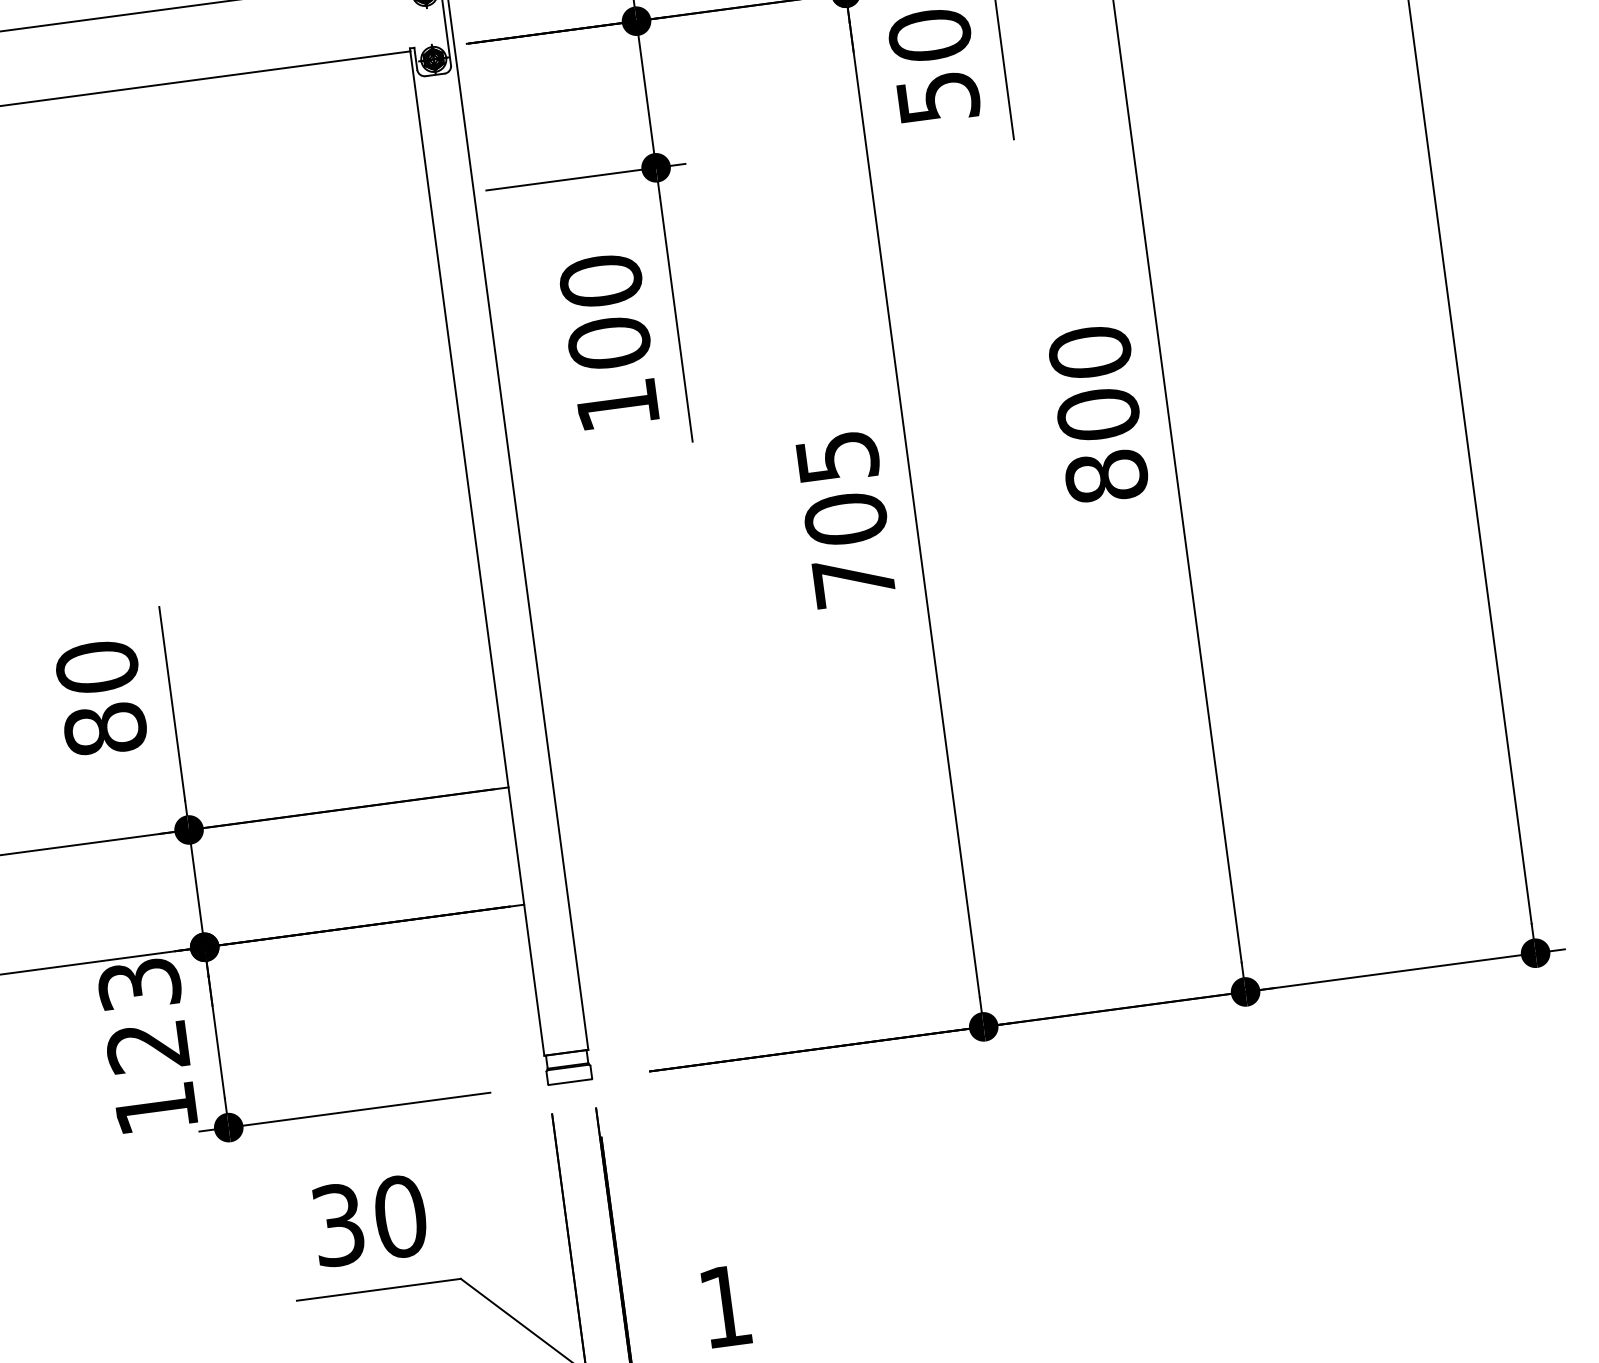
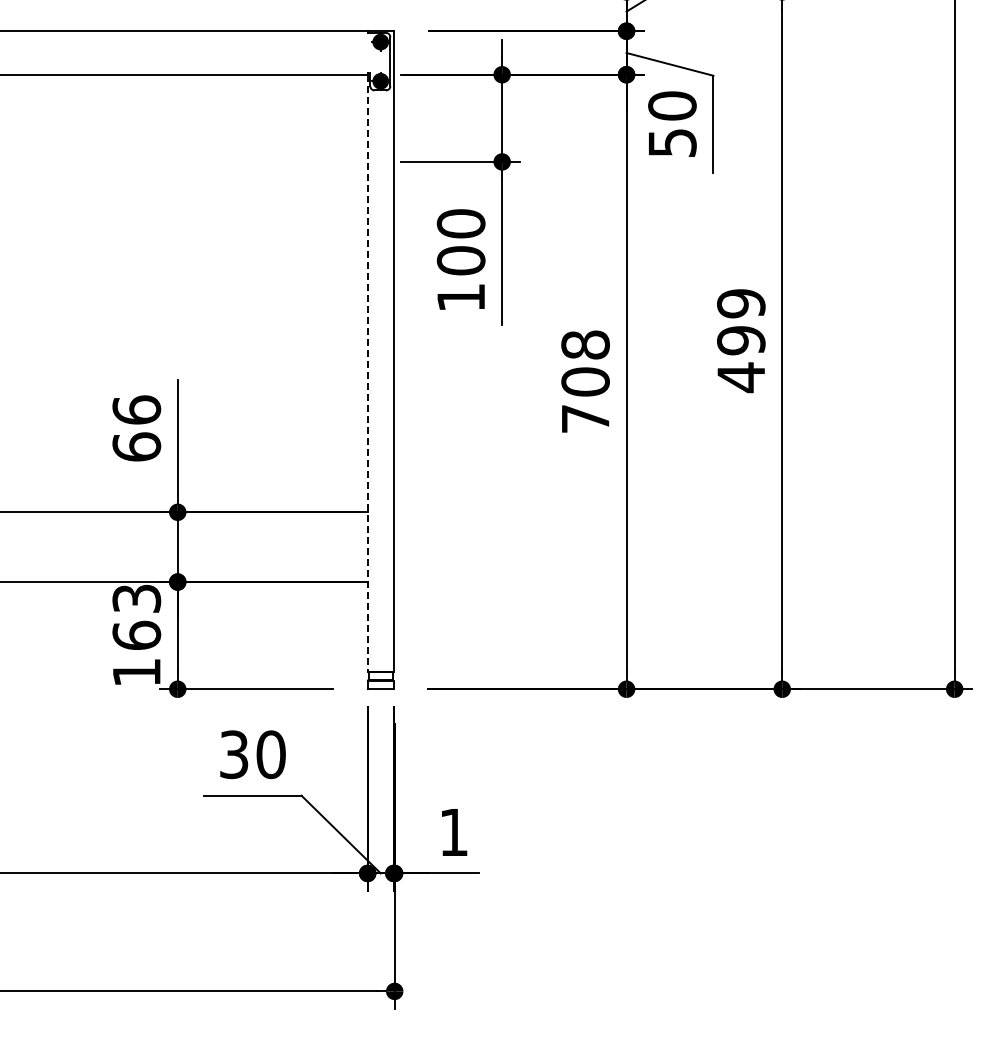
text: (1098, 416) -> (741, 341), 800 -> 499
text: (837, 456) -> (585, 344), 705 -> 708
line: (477, 553) -> (367, 373), solid -> dashed
text: (100, 698) -> (136, 428), 80 -> 66
text: (147, 1044) -> (136, 634), 123 -> 163

